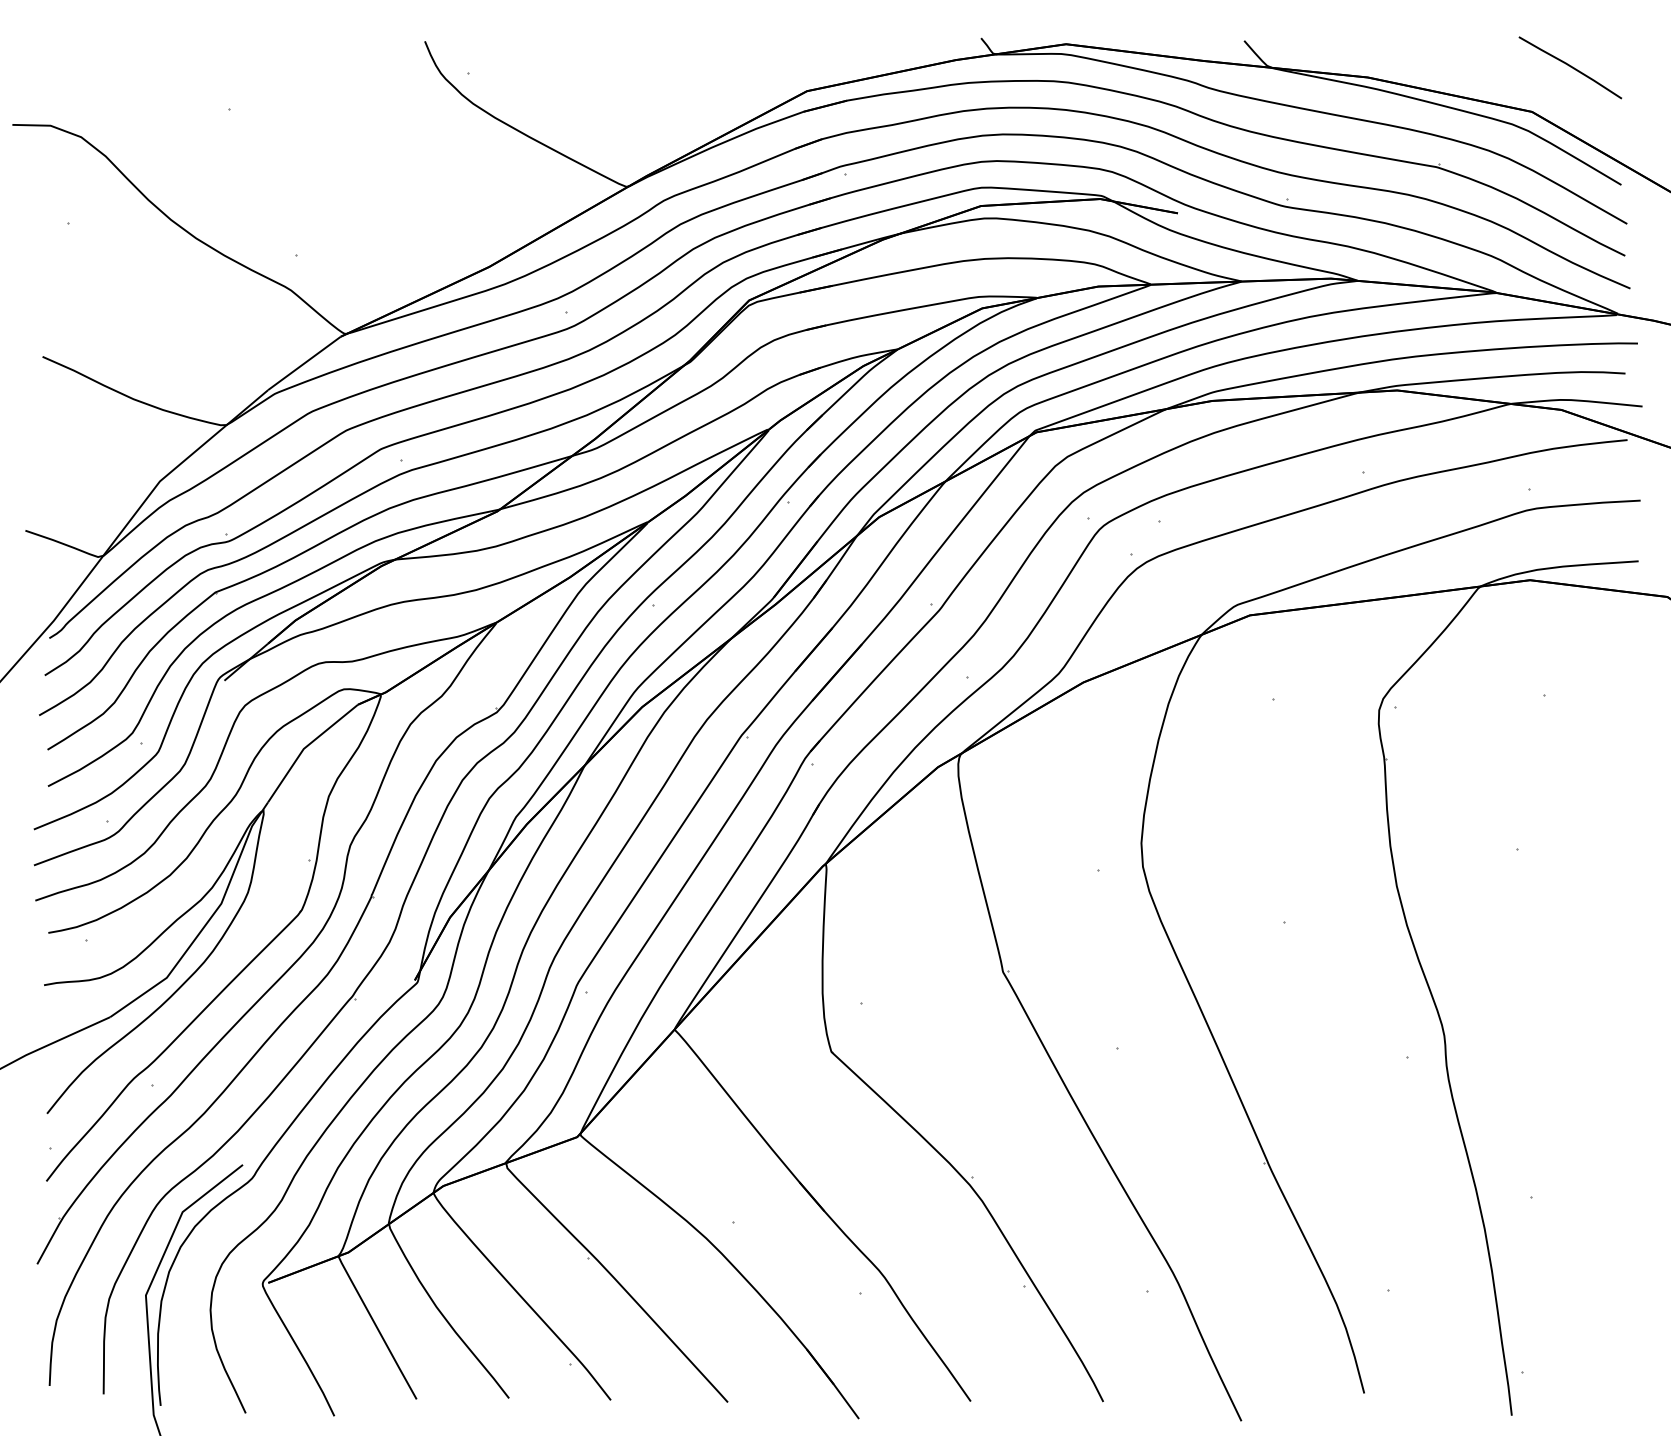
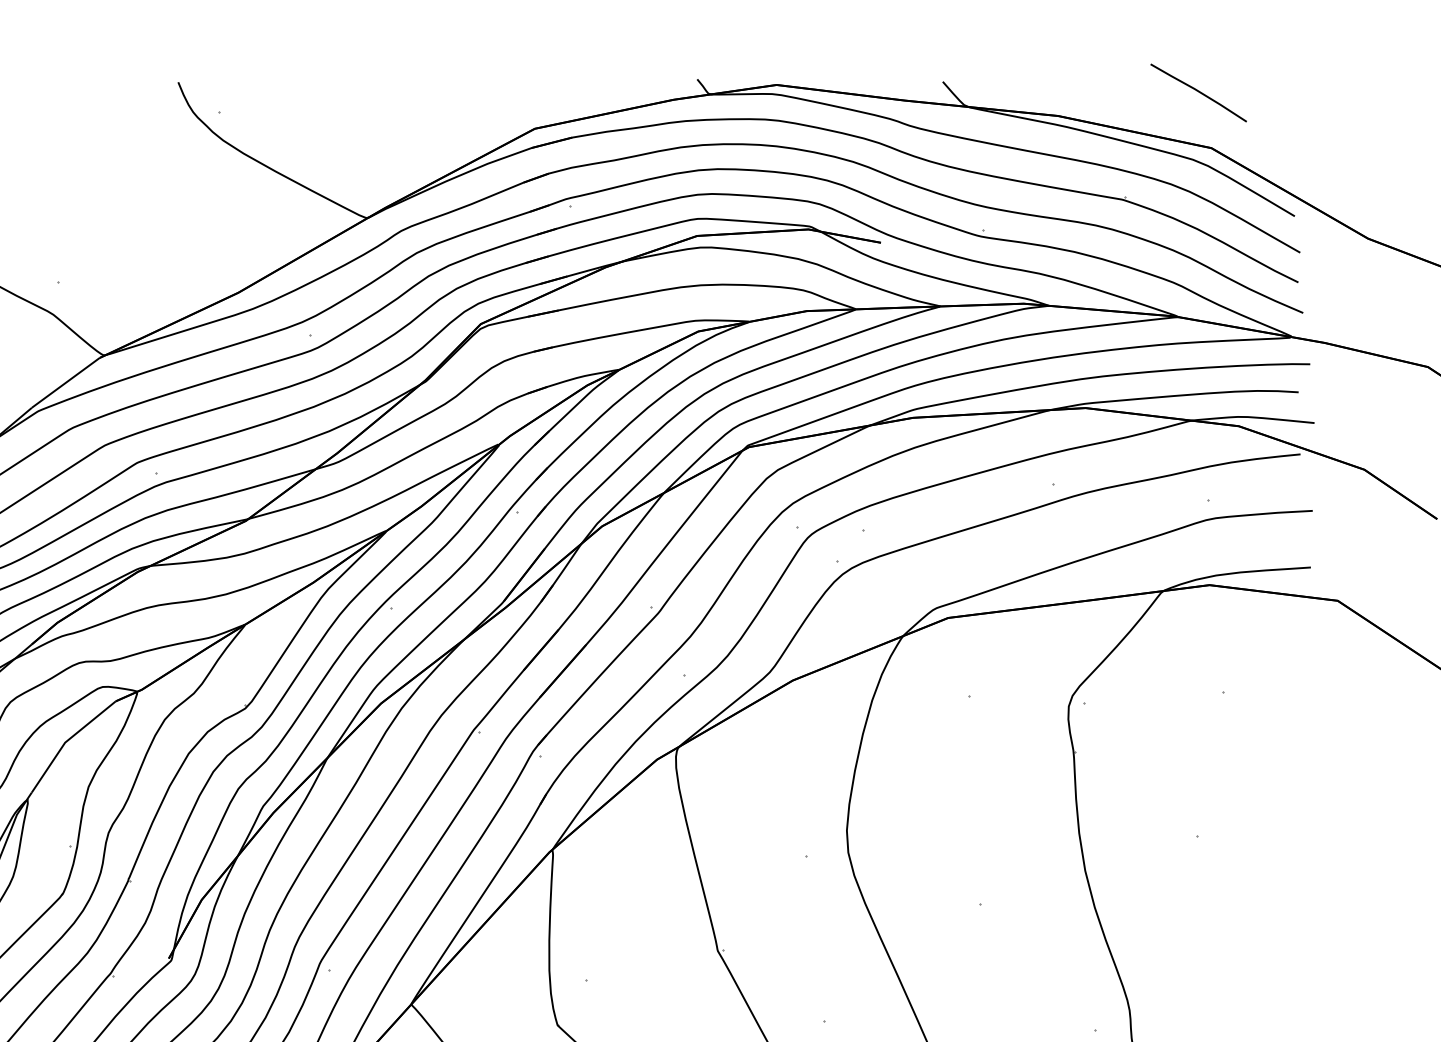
line: (1570, 67) -> (1198, 92), moved

